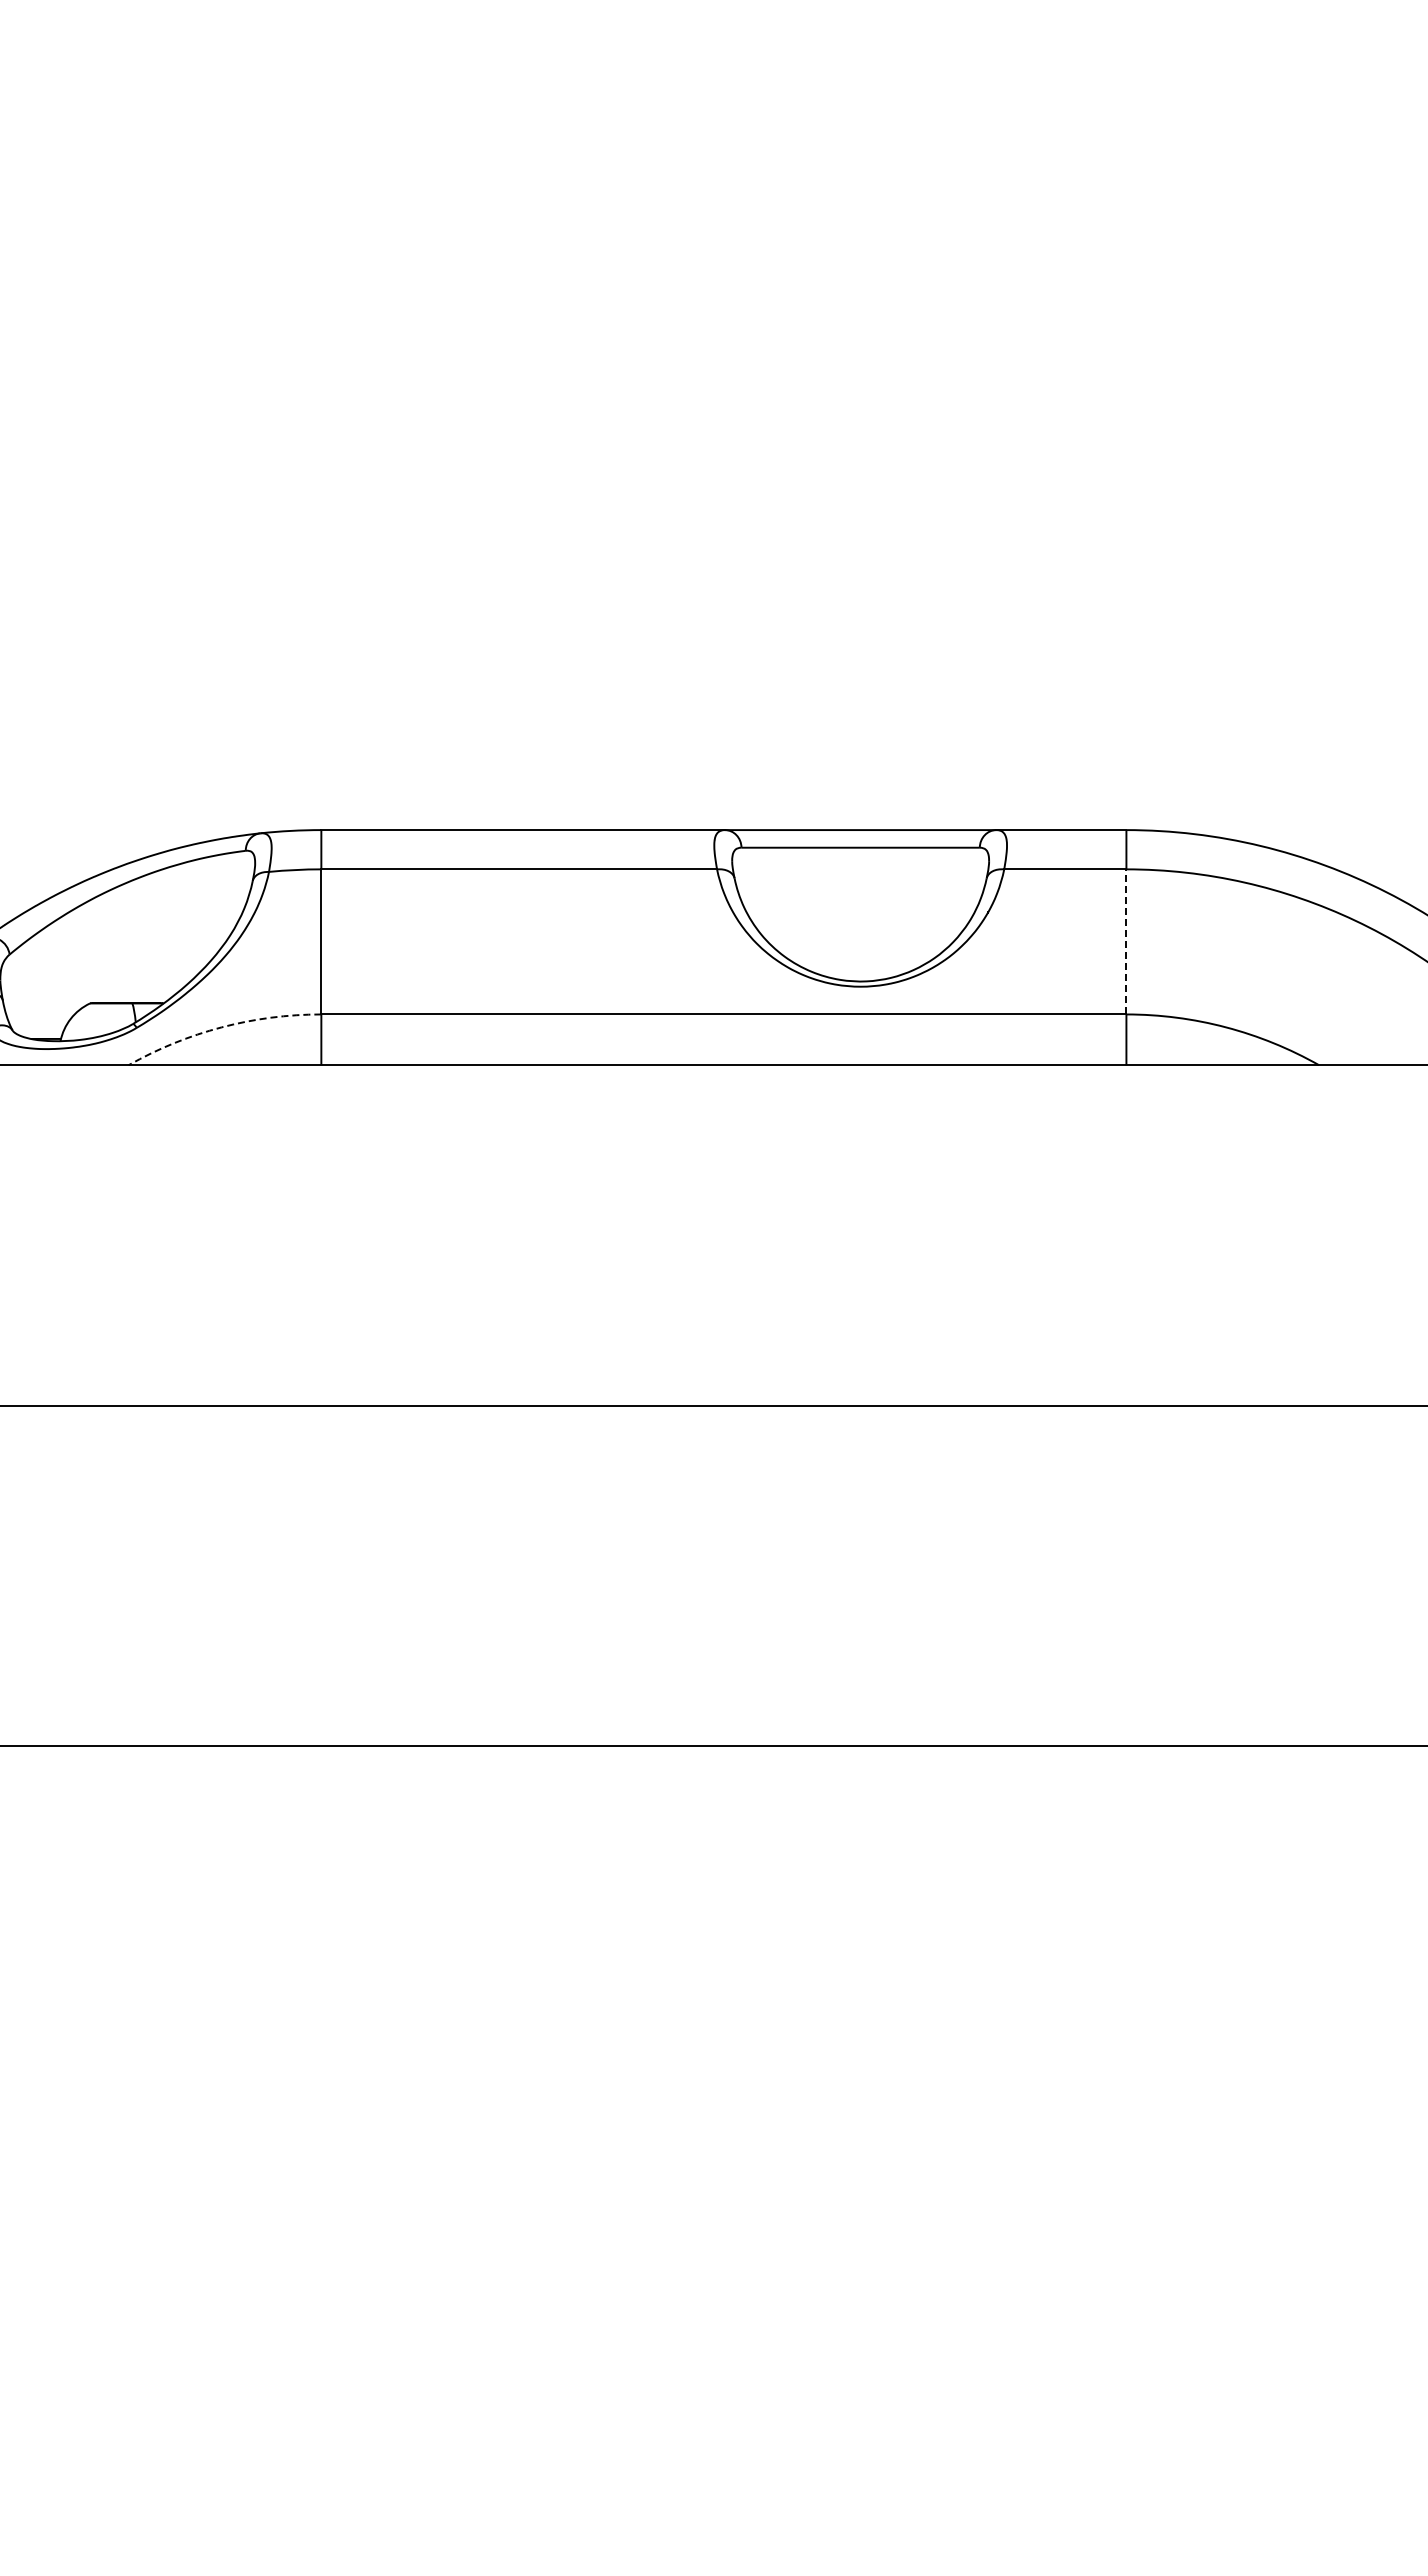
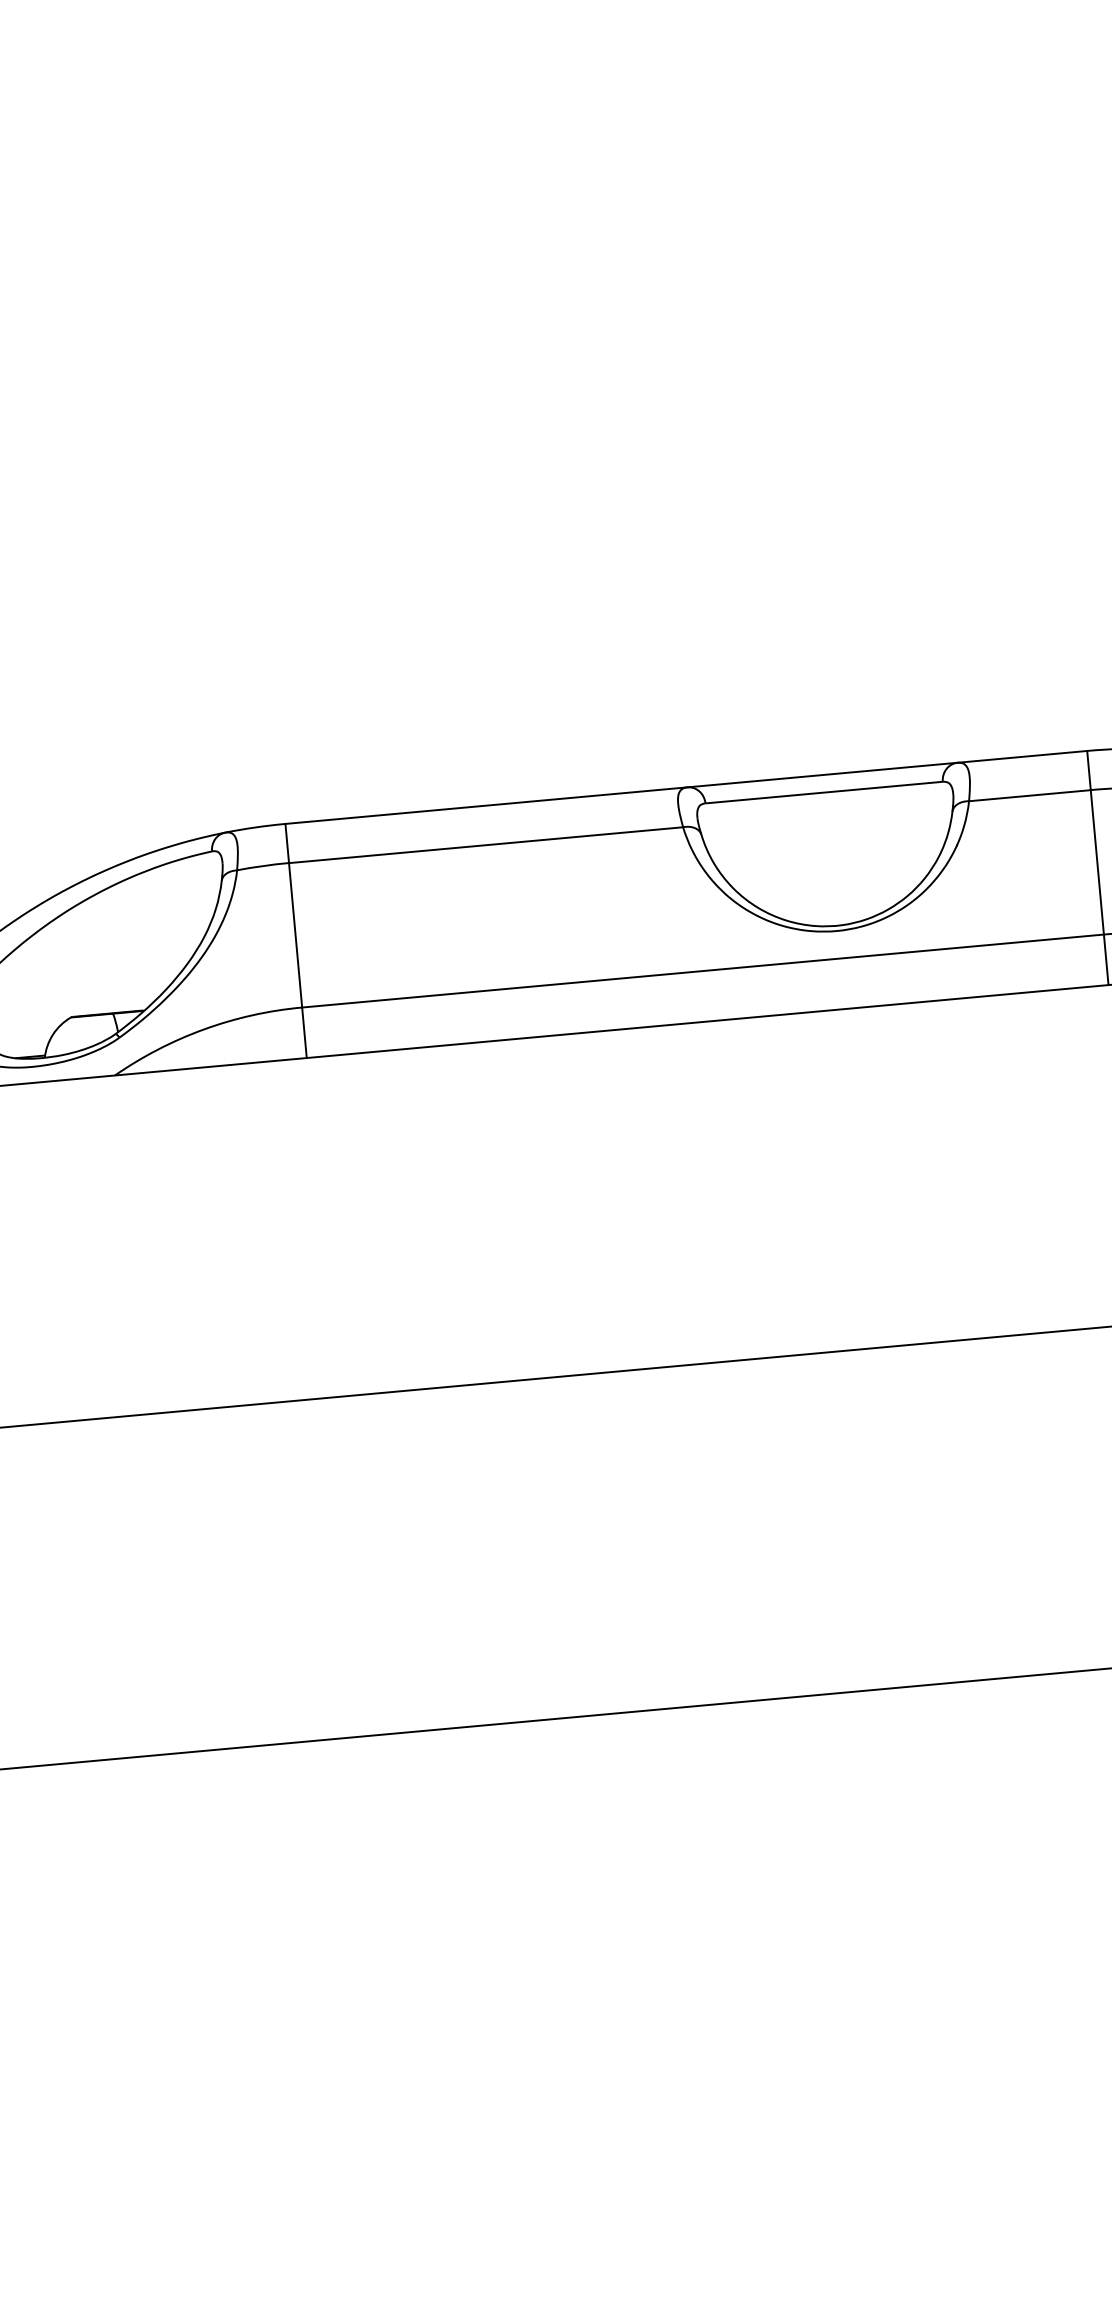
line: (1126, 941) -> (1097, 861), dashed -> solid
arc: (221, 1027) -> (203, 1029), dashed -> solid

